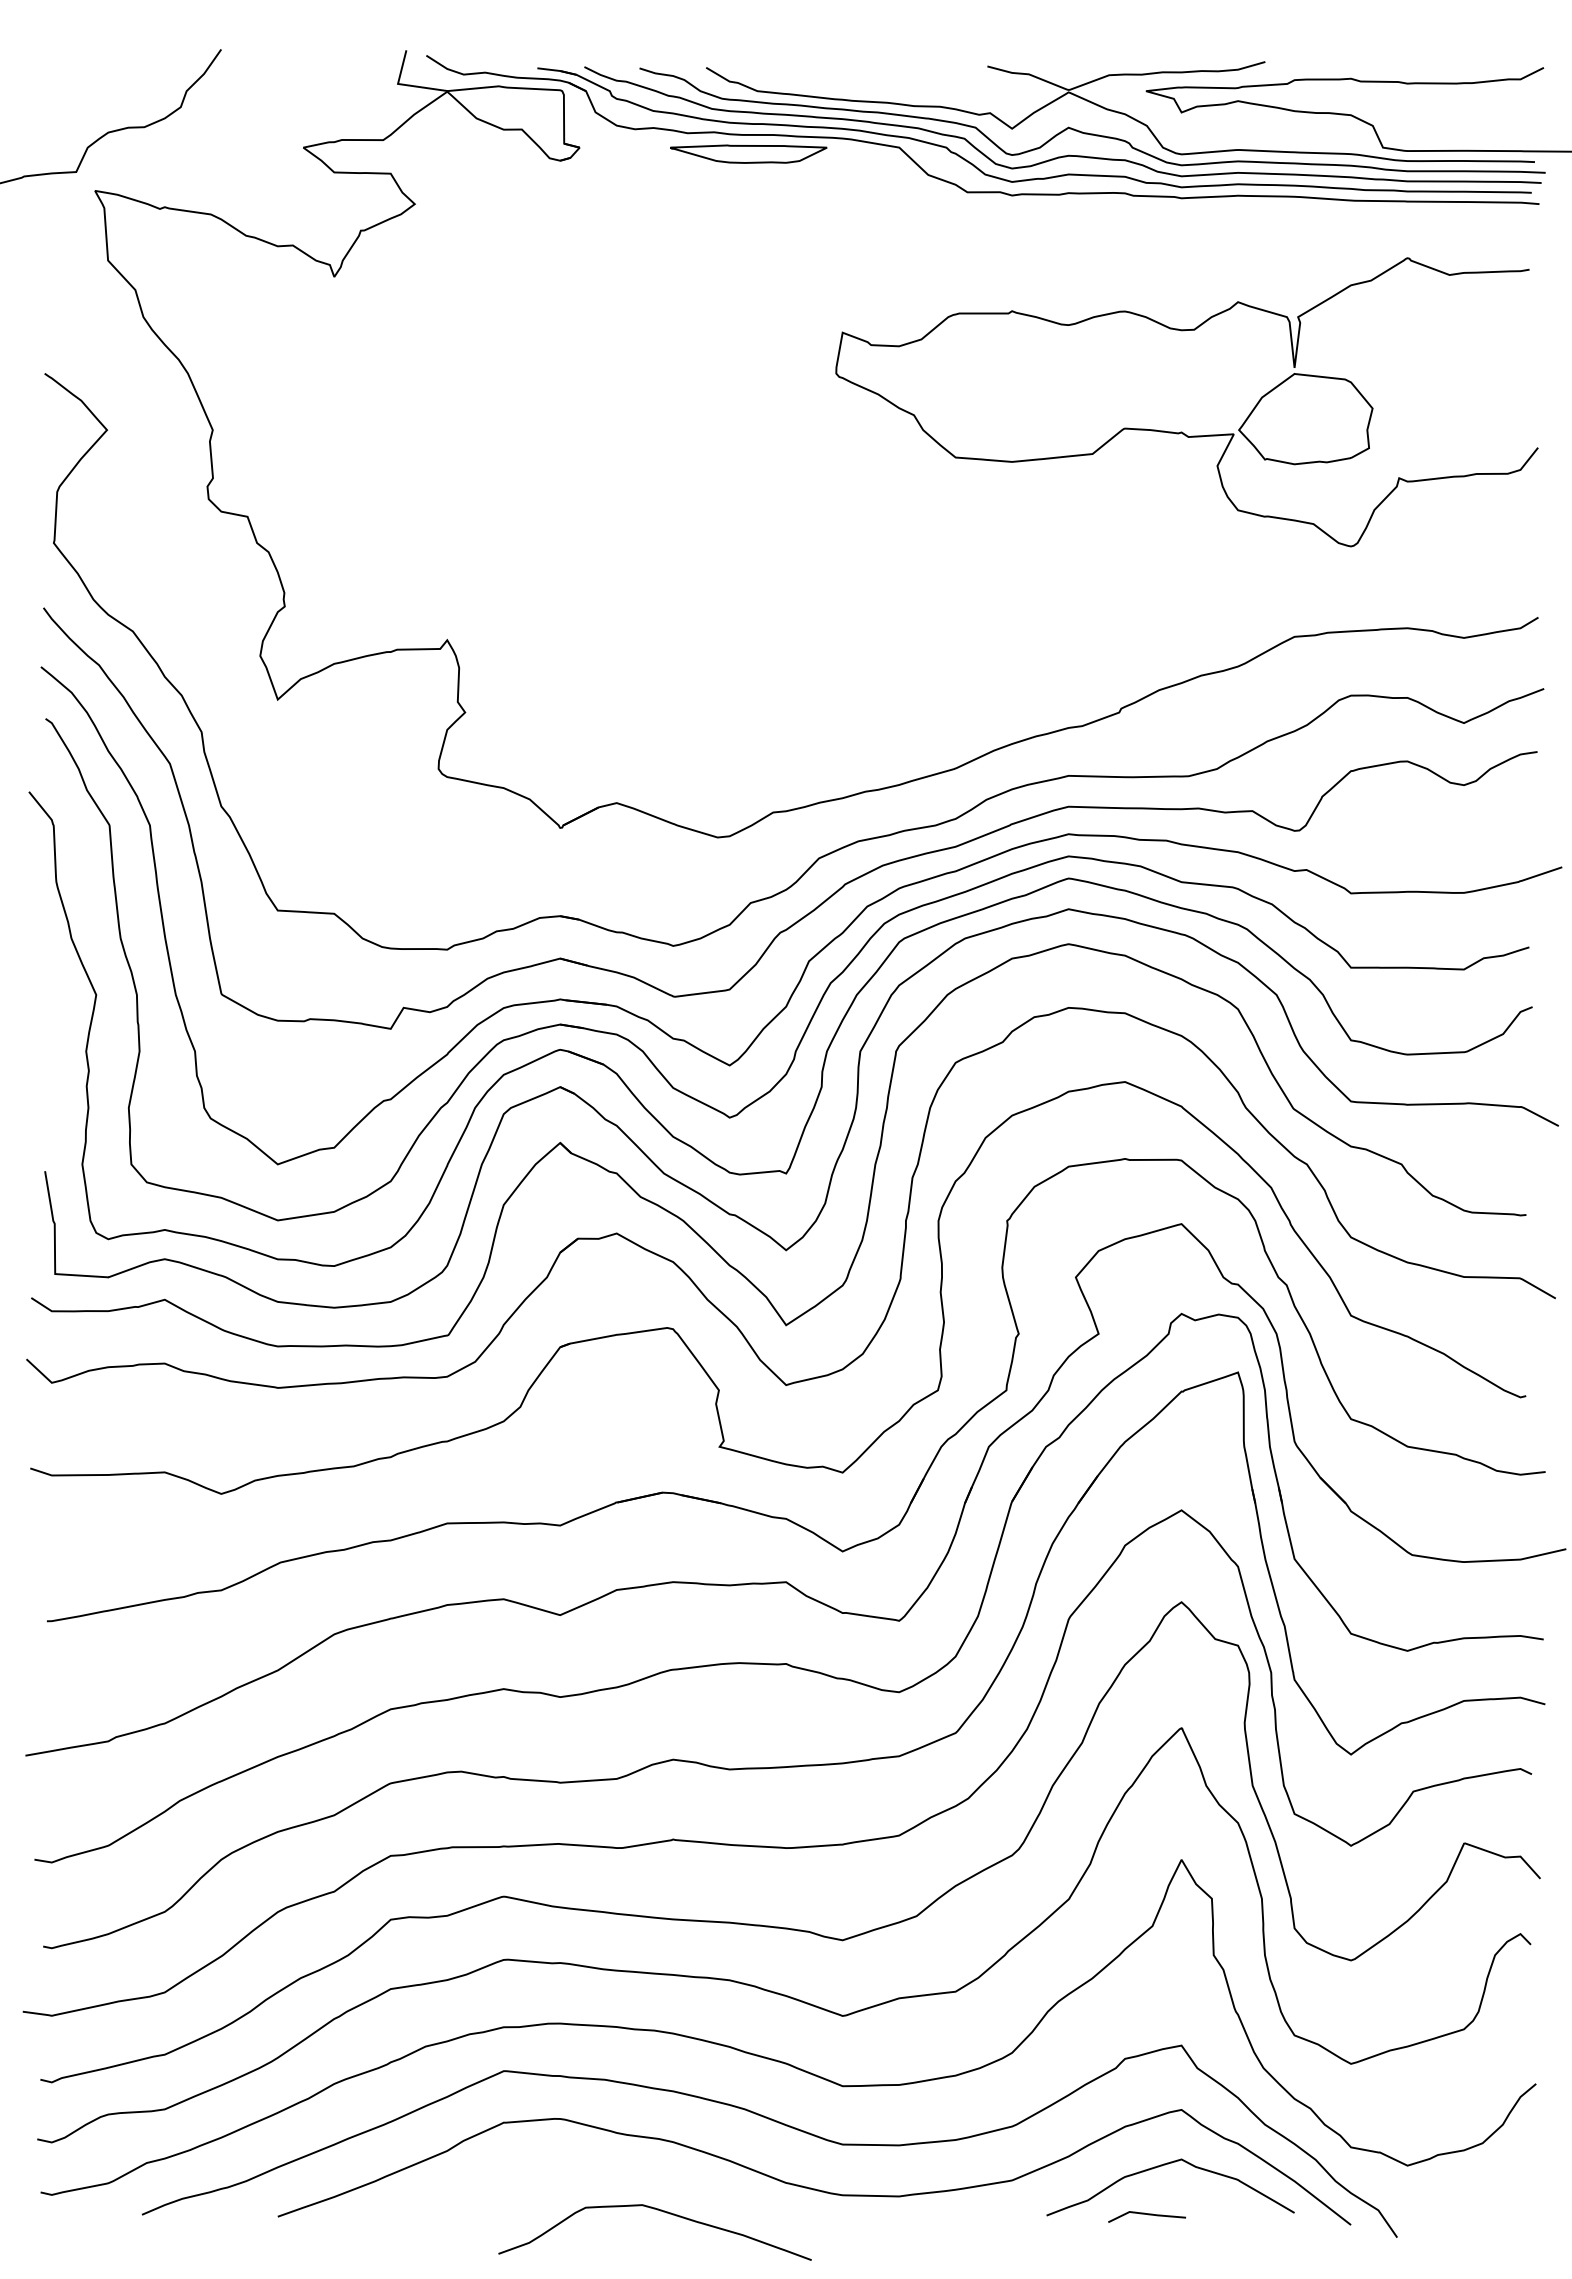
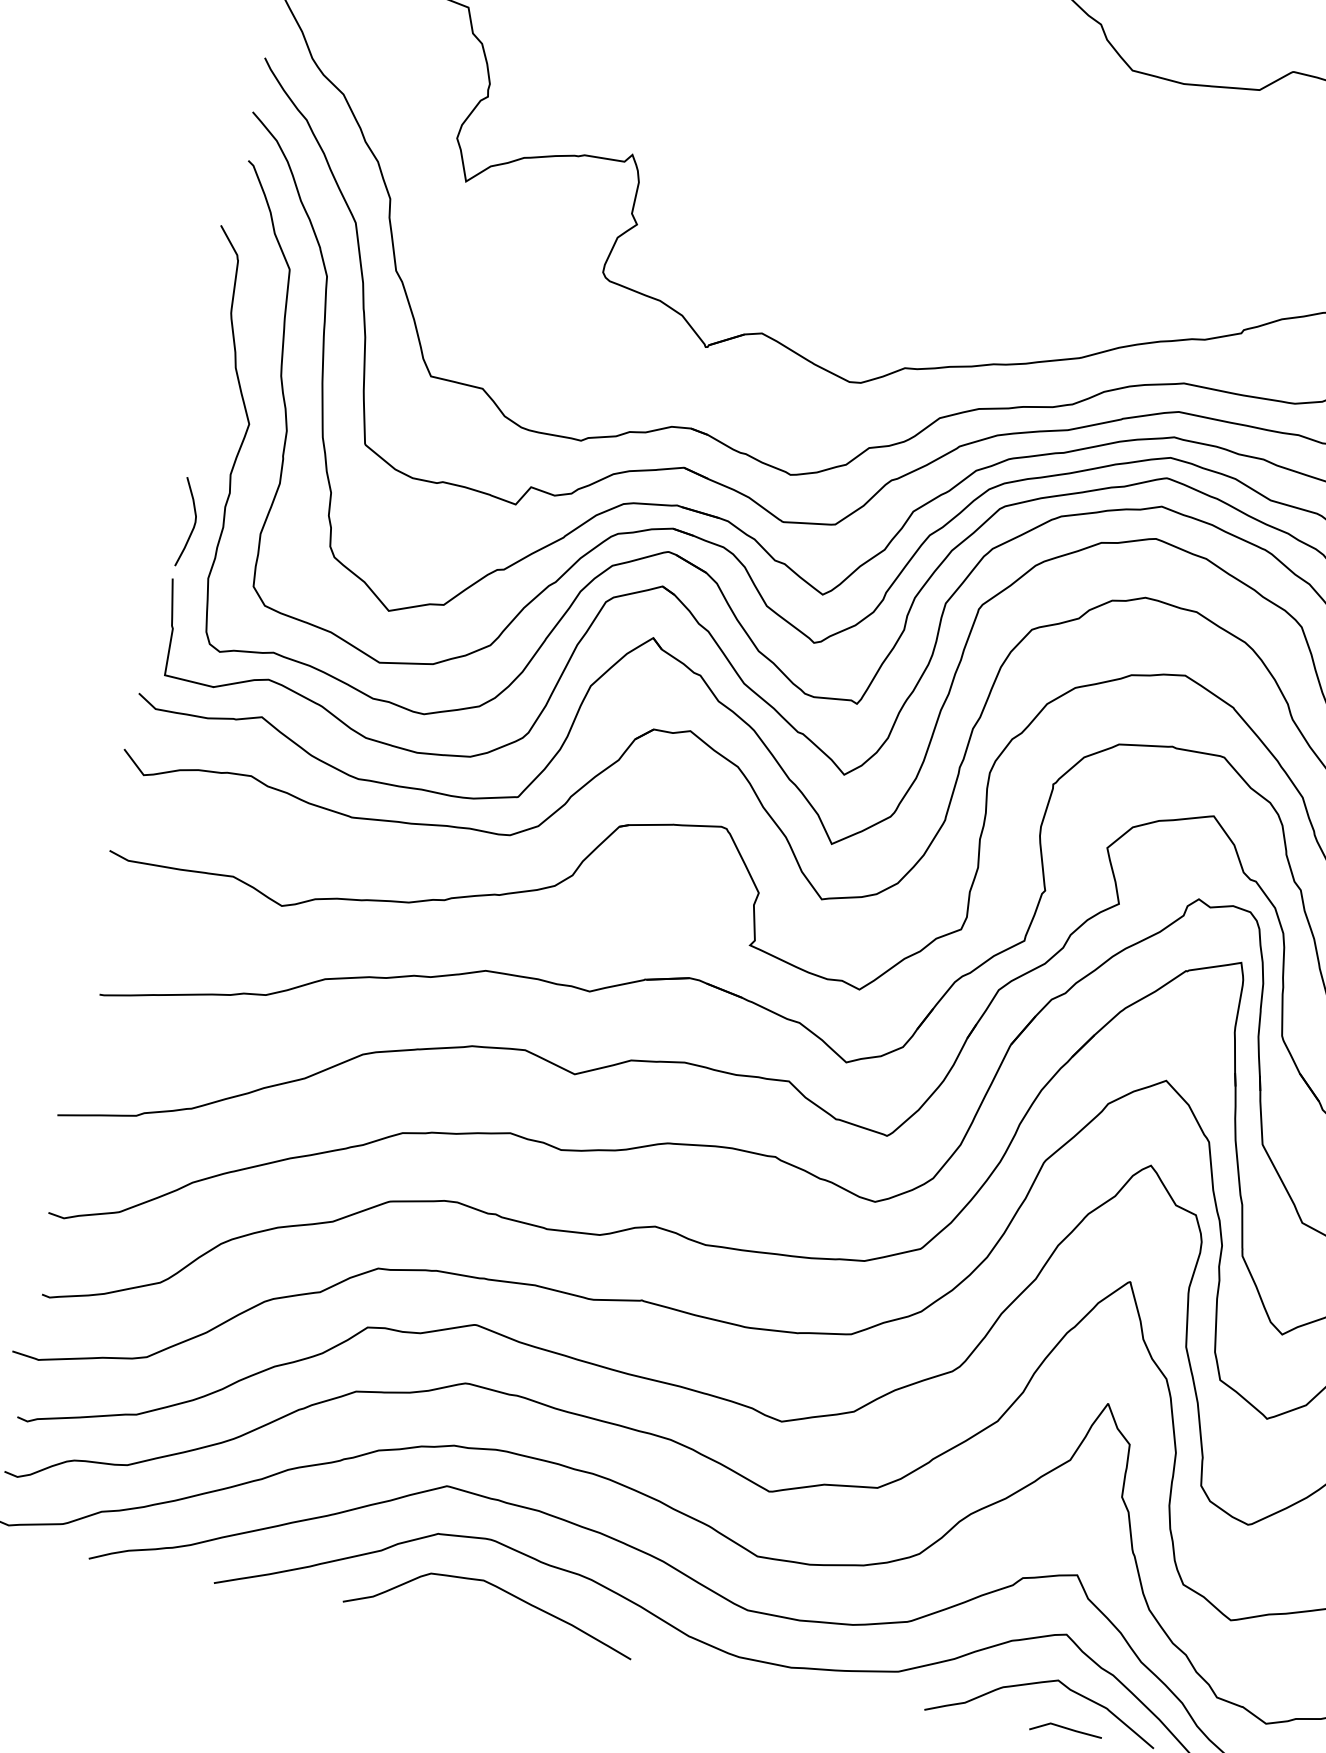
curve: (57, 1109) -> (194, 523), added
curve: (660, 2211) -> (499, 1589), moved
line: (1146, 2214) -> (1065, 1728), moved

